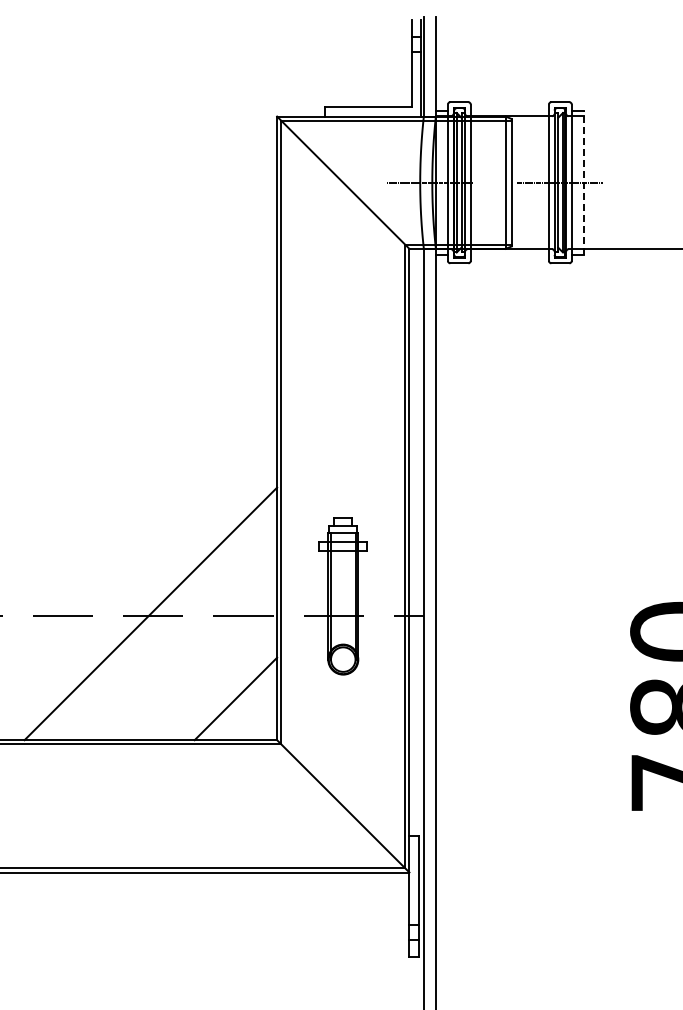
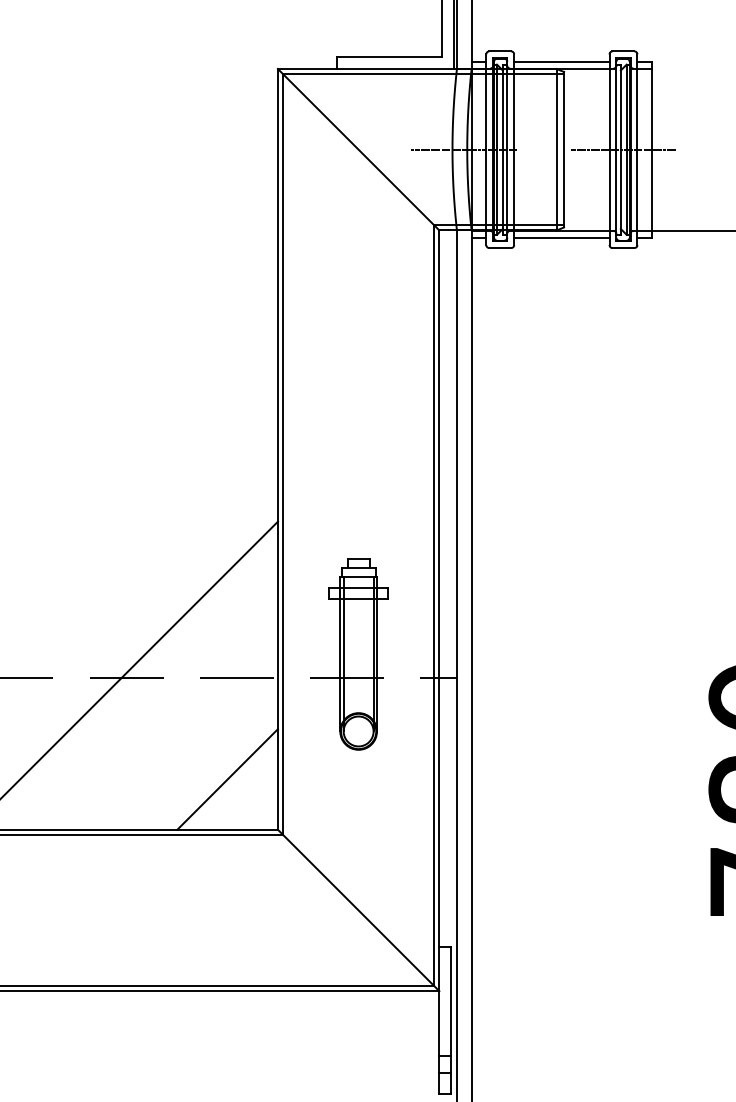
line: (509, 110) -> (561, 61), added
line: (583, 182) -> (651, 149), dashed -> solid
line: (509, 254) -> (561, 237), added

